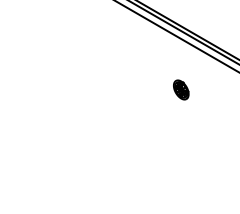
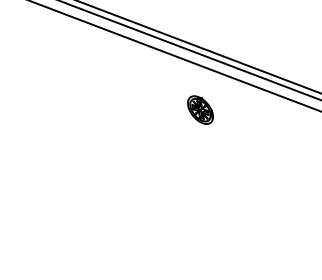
part: (181, 89) -> (200, 109), moved

